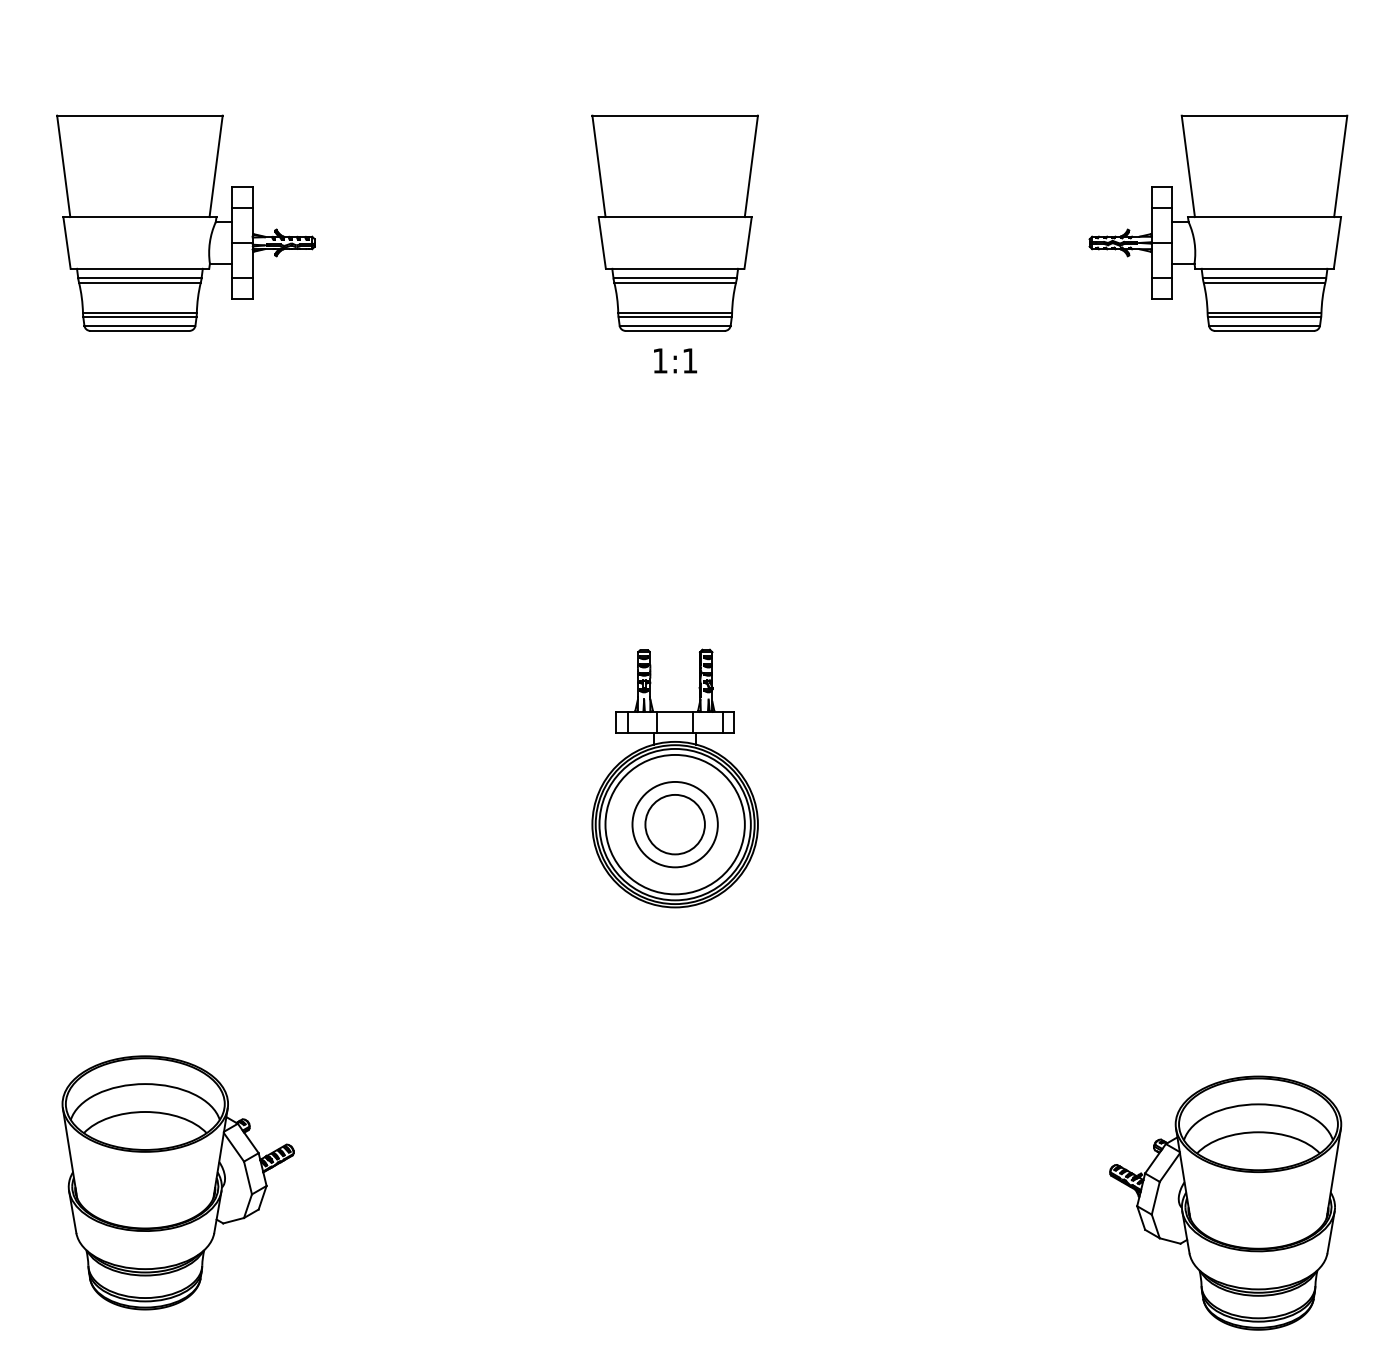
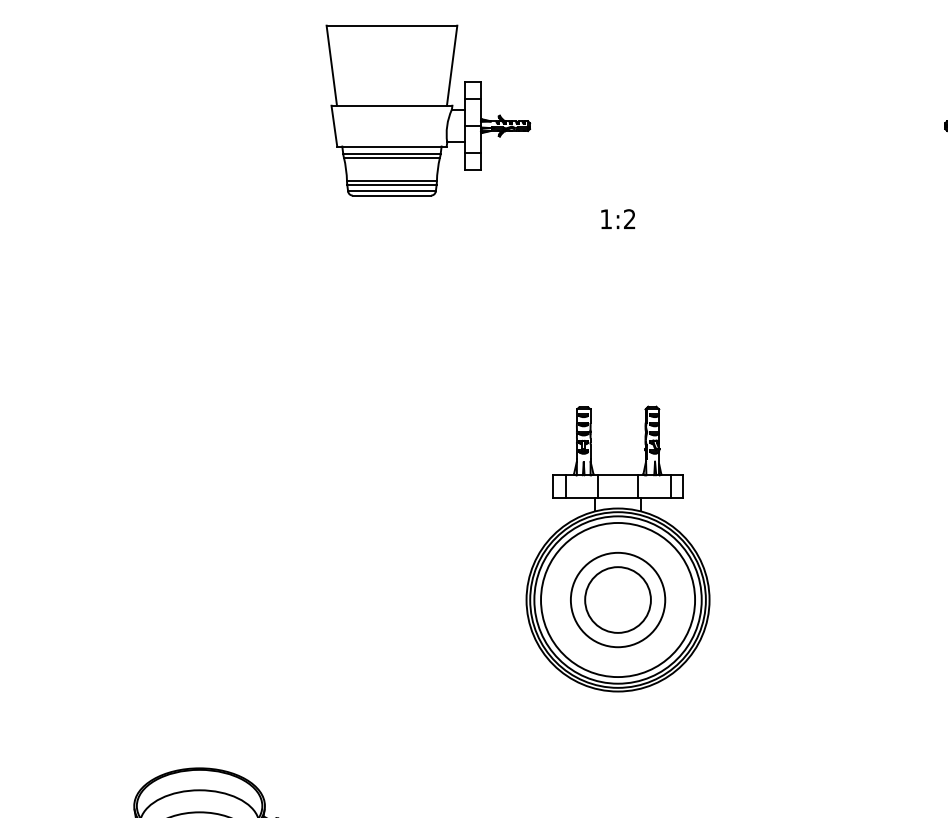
part: (185, 222) -> (427, 109), moved
part: (674, 222) -> (617, 109), removed
text: (689, 360) -> (629, 218), 1:1 -> 1:2
part: (674, 778) -> (617, 549), size x1.4

